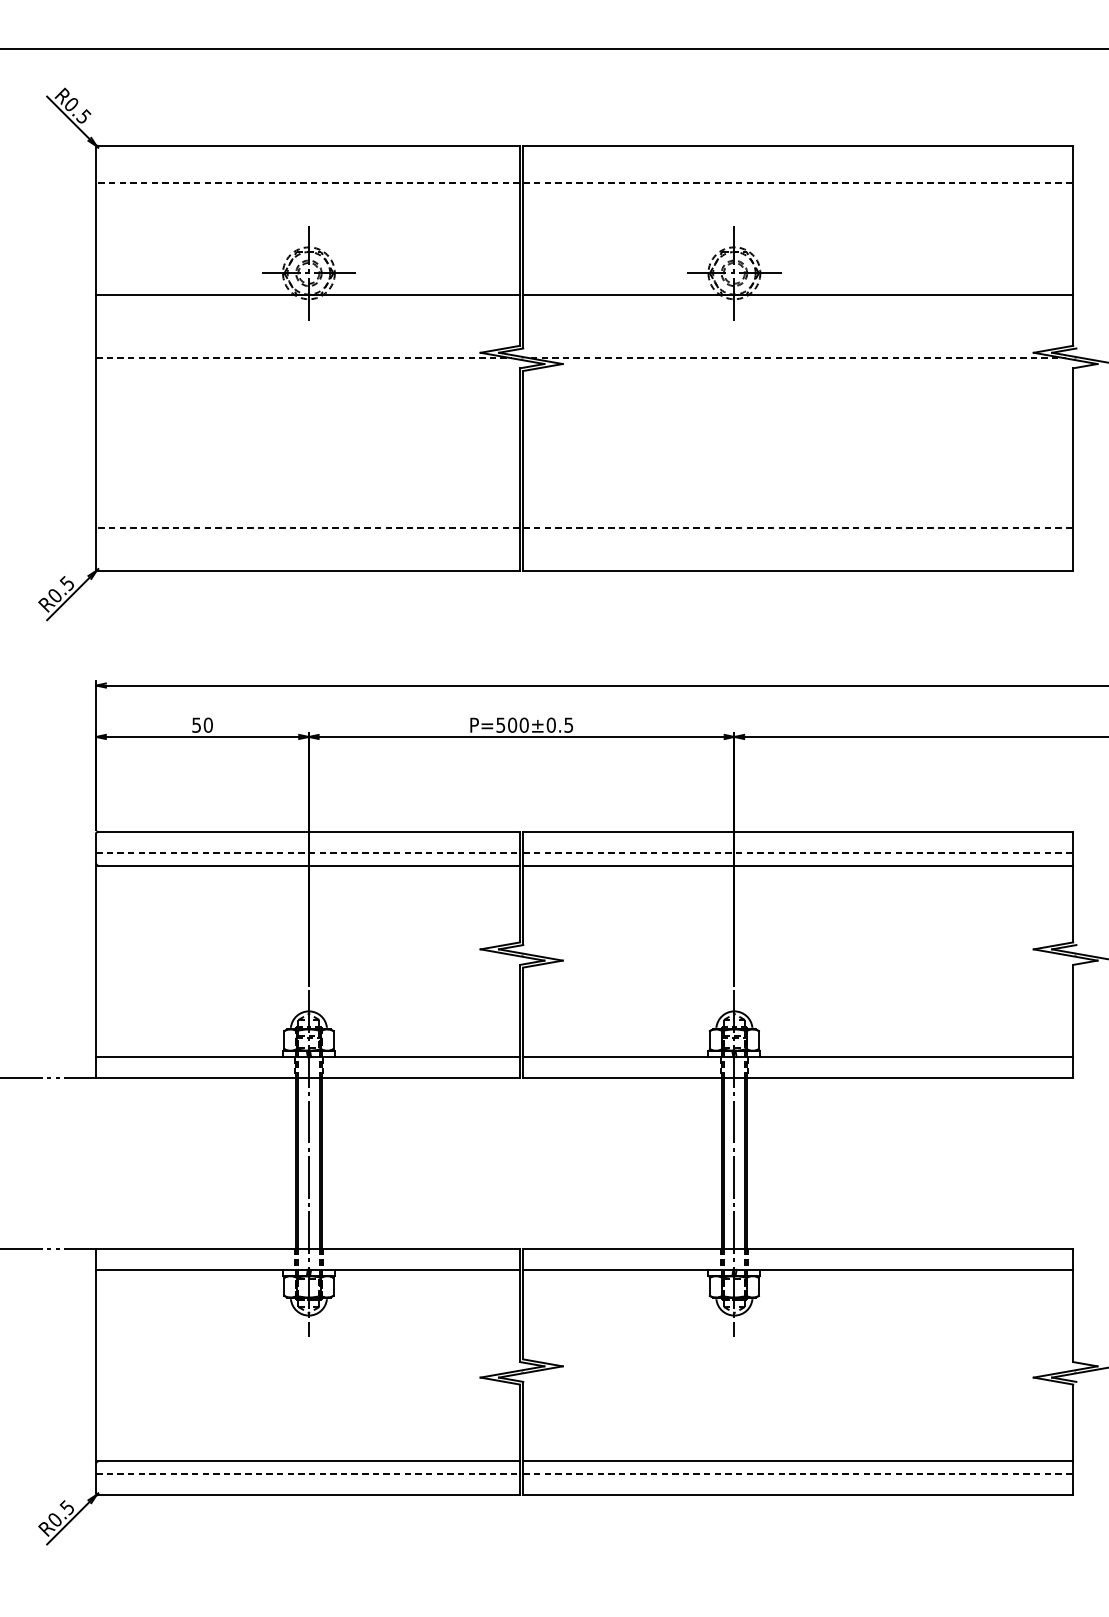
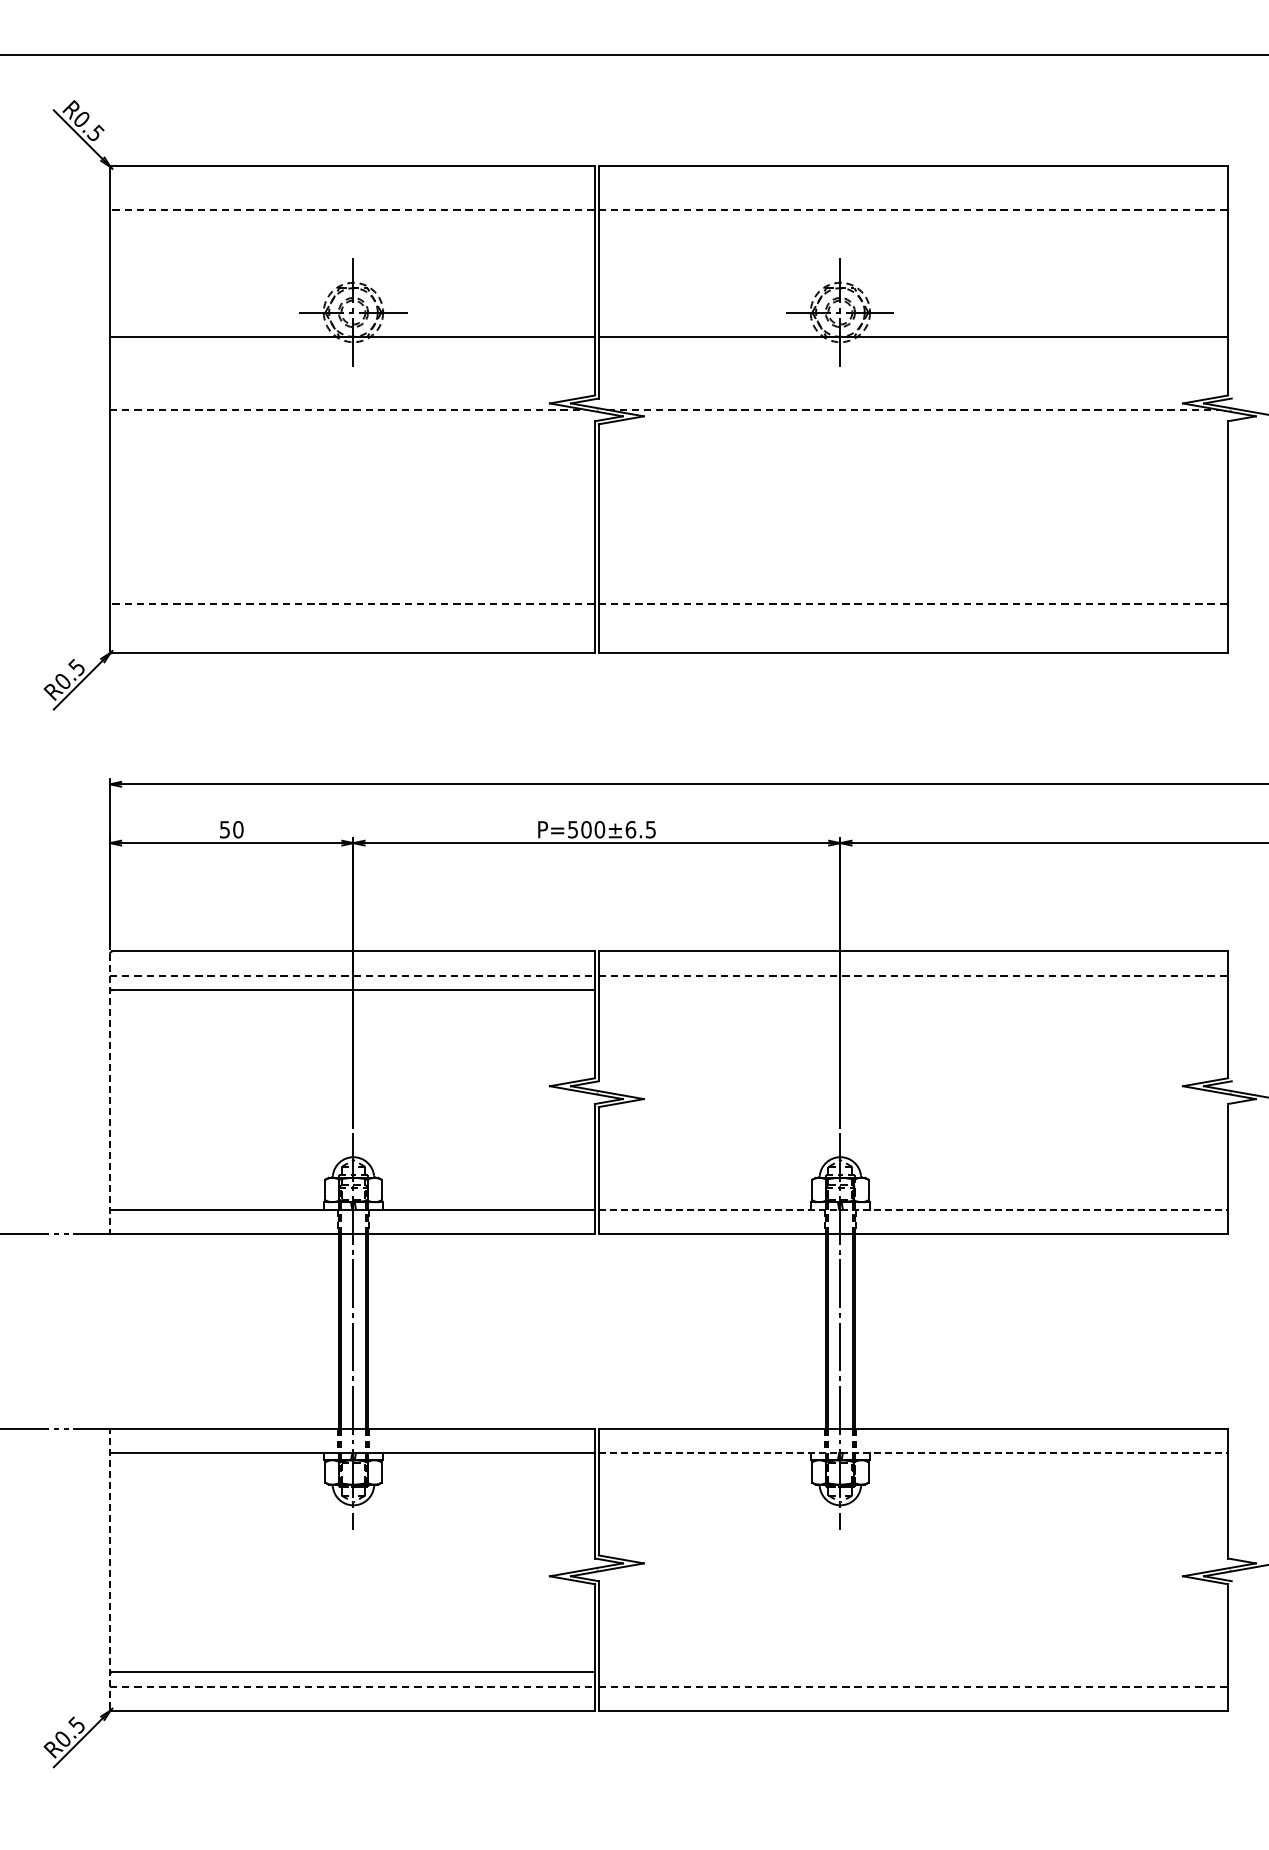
text: (551, 725) -> (630, 829), P=500±0.5 -> P=500±6.5
line: (798, 865) -> (913, 990), removed
line: (96, 955) -> (110, 1093), solid -> dashed
line: (798, 1057) -> (913, 1209), solid -> dashed
line: (798, 1270) -> (913, 1453), solid -> dashed
line: (96, 1370) -> (110, 1568), solid -> dashed
line: (798, 1461) -> (913, 1672), removed

